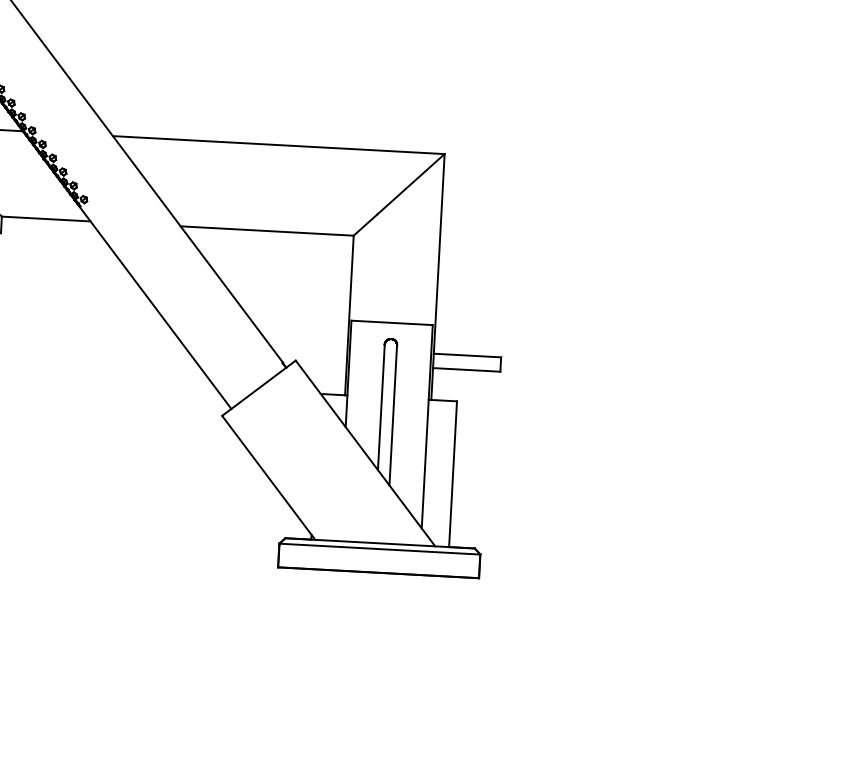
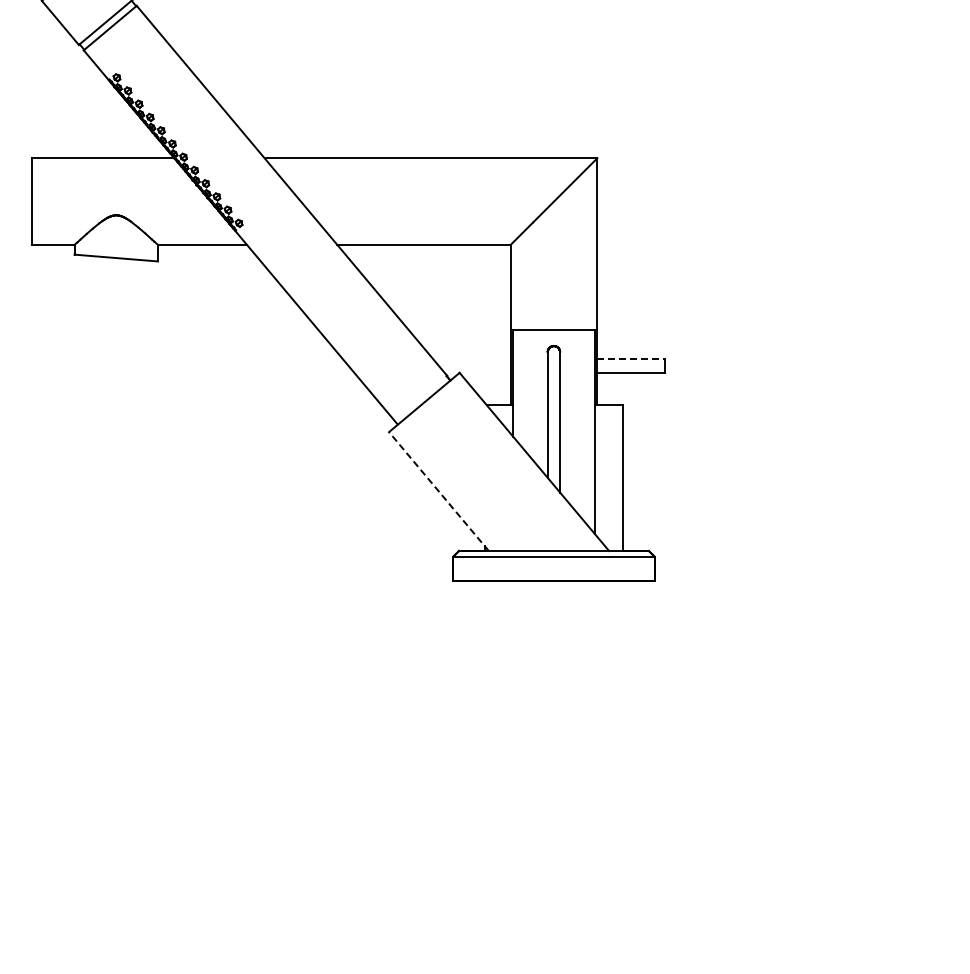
line: (467, 355) -> (631, 358), solid -> dashed
line: (268, 477) -> (438, 491), solid -> dashed

